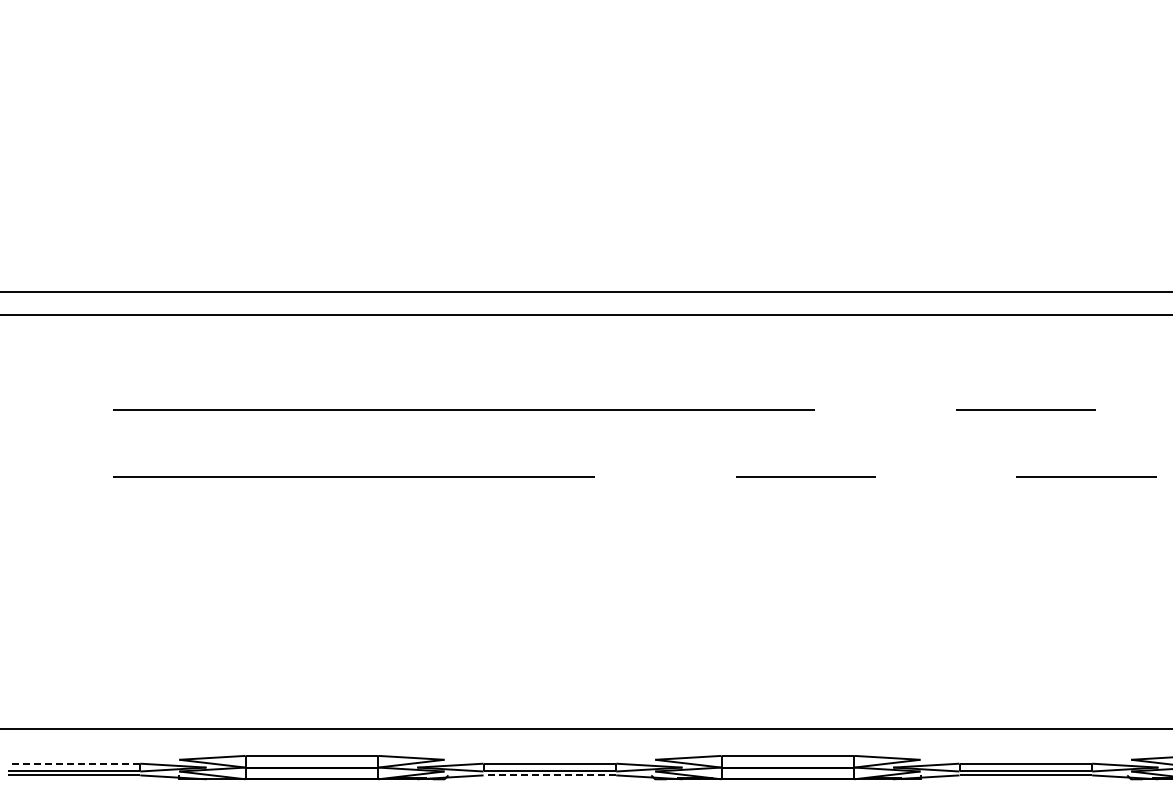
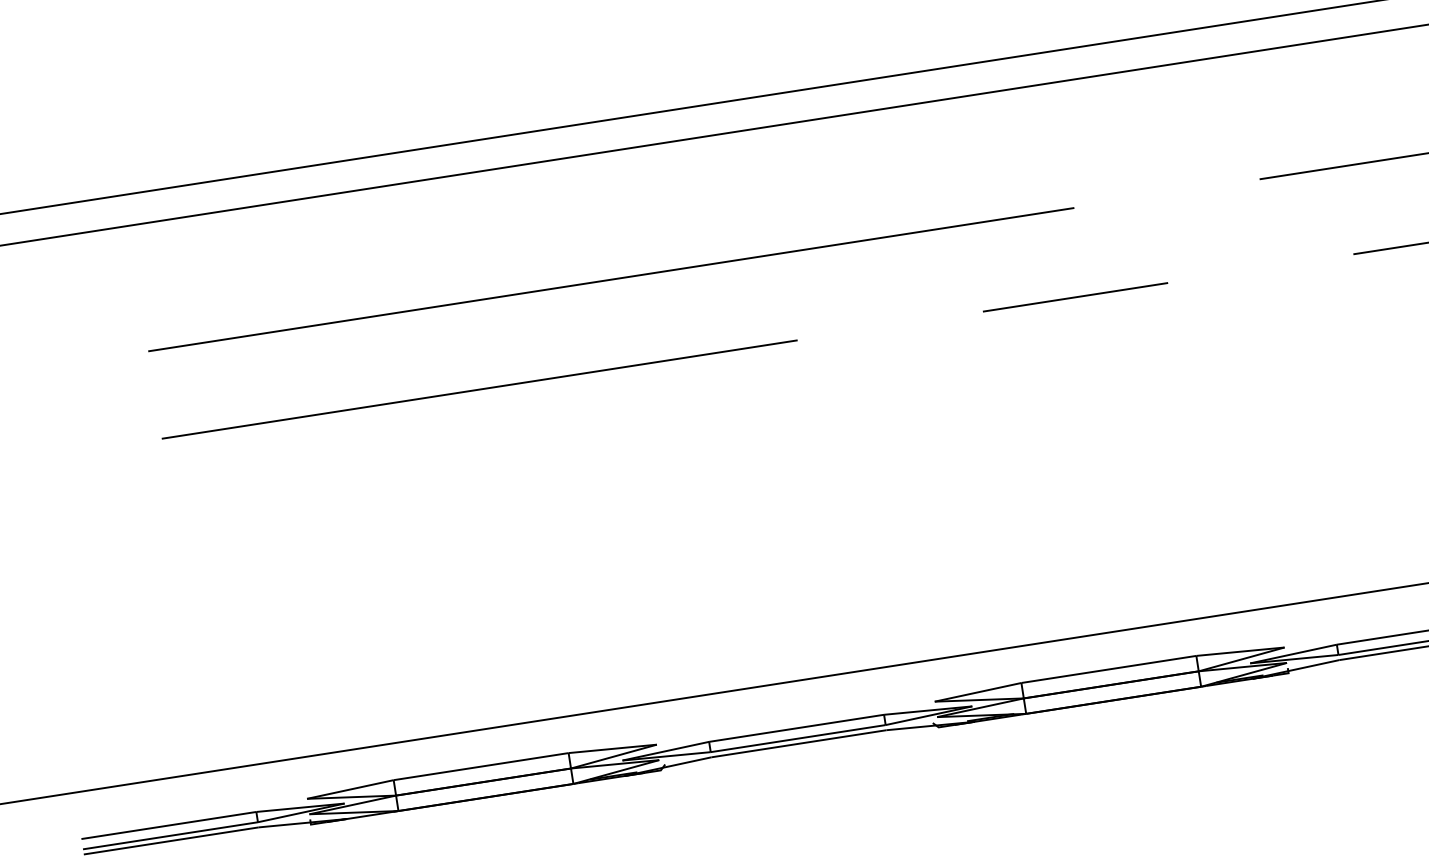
line: (73, 763) -> (168, 825), dashed -> solid
line: (549, 775) -> (798, 743), dashed -> solid

